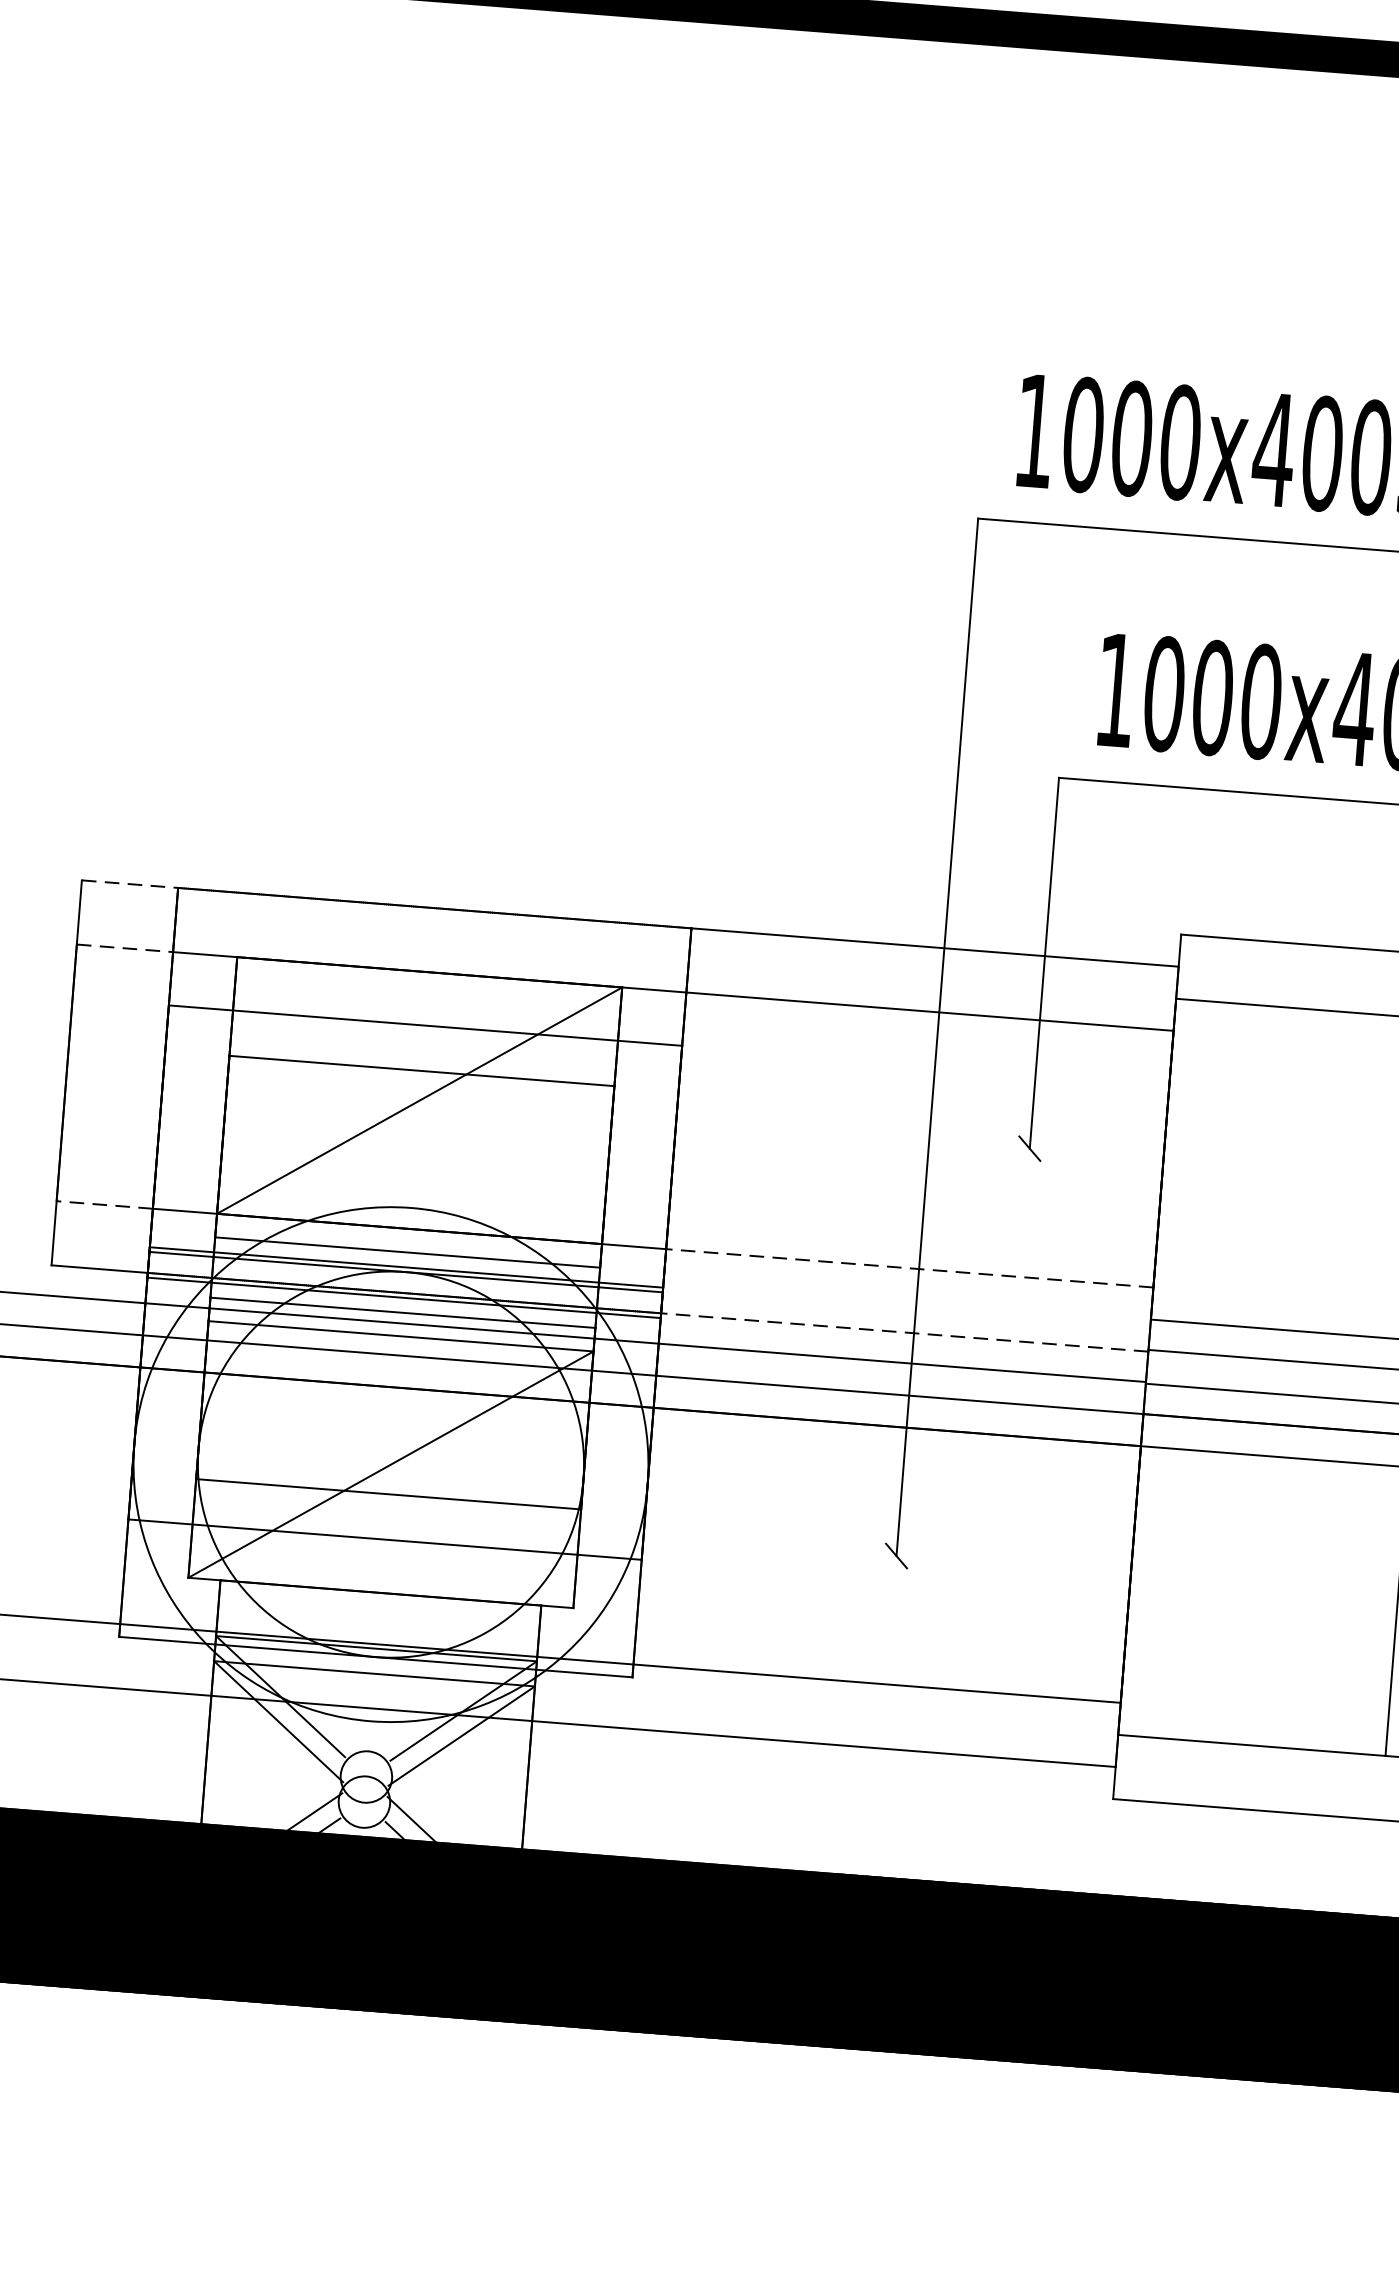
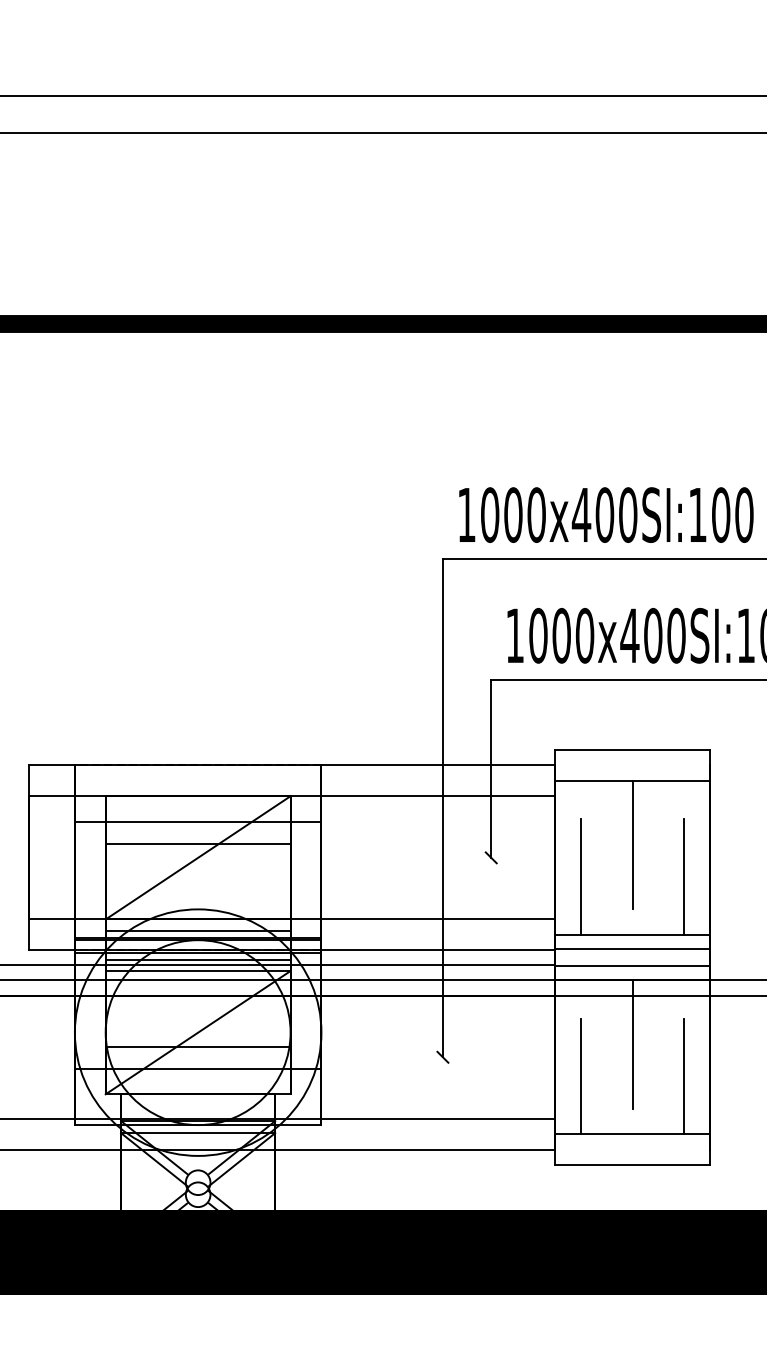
line: (131, 884) -> (52, 765), dashed -> solid
line: (126, 949) -> (52, 796), dashed -> solid
line: (1326, 1144) -> (632, 844), added
line: (1214, 1202) -> (581, 876), added
line: (104, 1205) -> (51, 919), dashed -> solid
line: (907, 1268) -> (437, 919), dashed -> solid
line: (902, 1332) -> (437, 950), dashed -> solid
line: (1293, 1560) -> (632, 1044), added
line: (1181, 1618) -> (581, 1076), added

